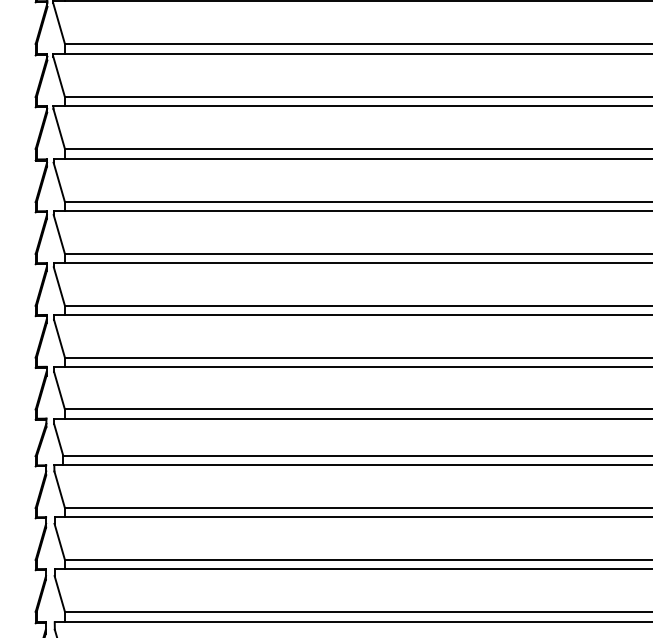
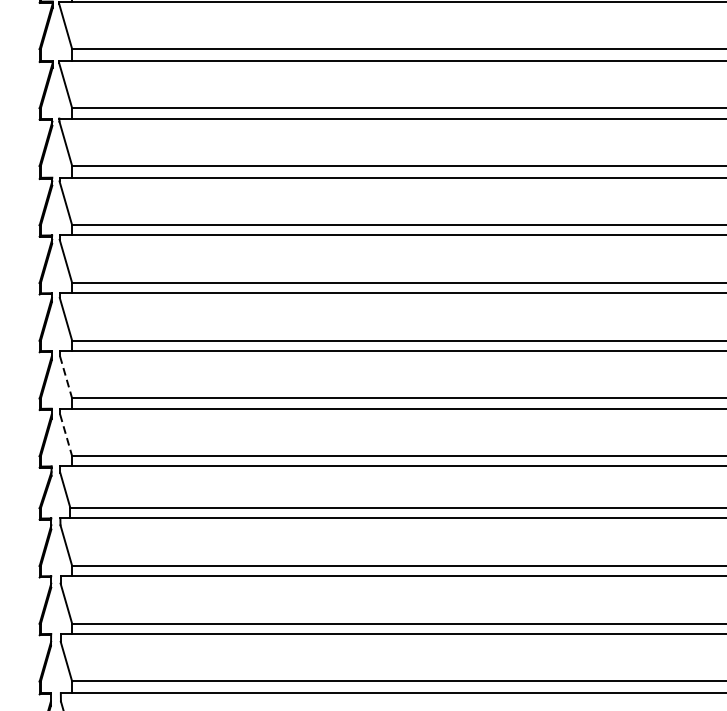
line: (59, 338) -> (66, 377), solid -> dashed
line: (59, 391) -> (66, 436), solid -> dashed

